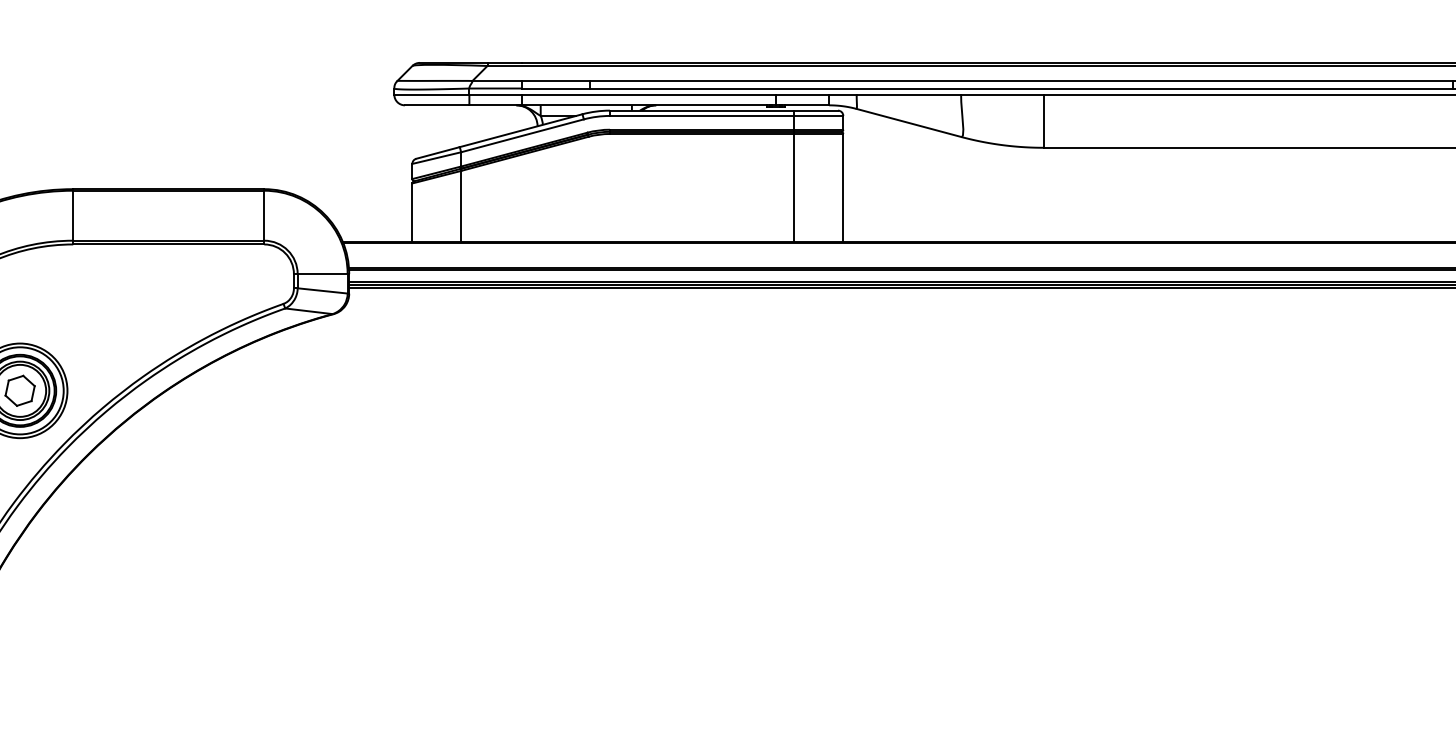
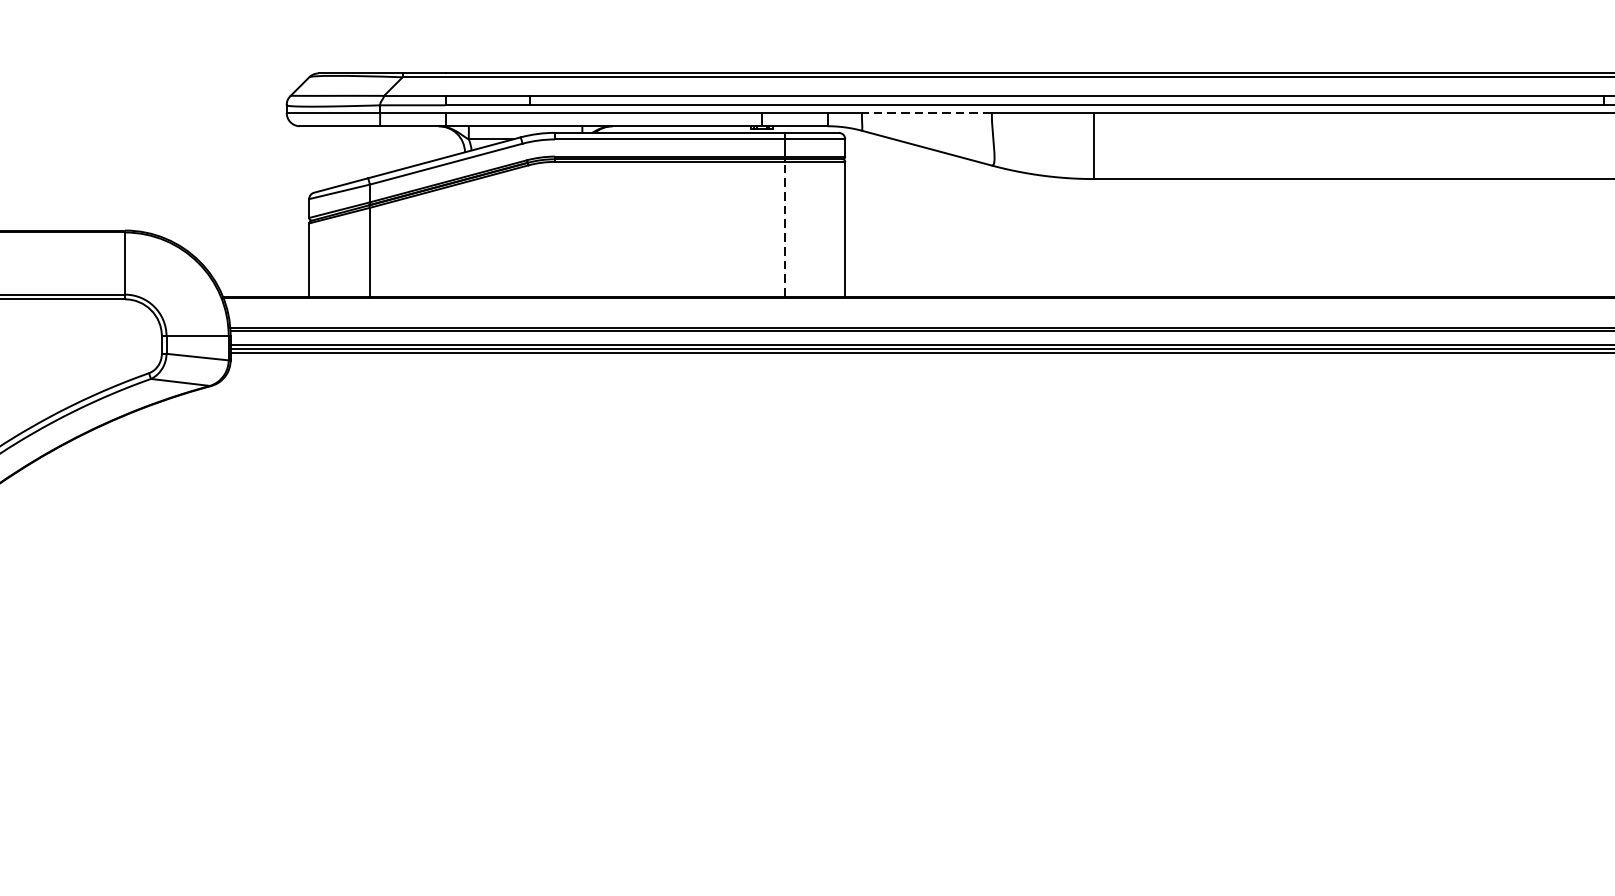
line: (908, 94) -> (926, 112), solid -> dashed
line: (794, 187) -> (784, 228), solid -> dashed

